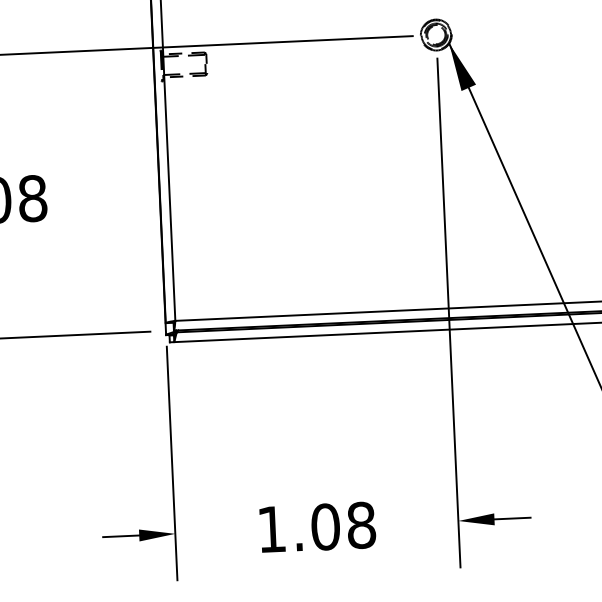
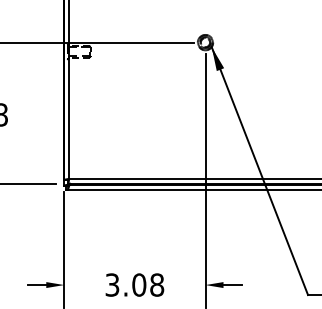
text: (271, 528) -> (112, 284), 1.08 -> 3.08

